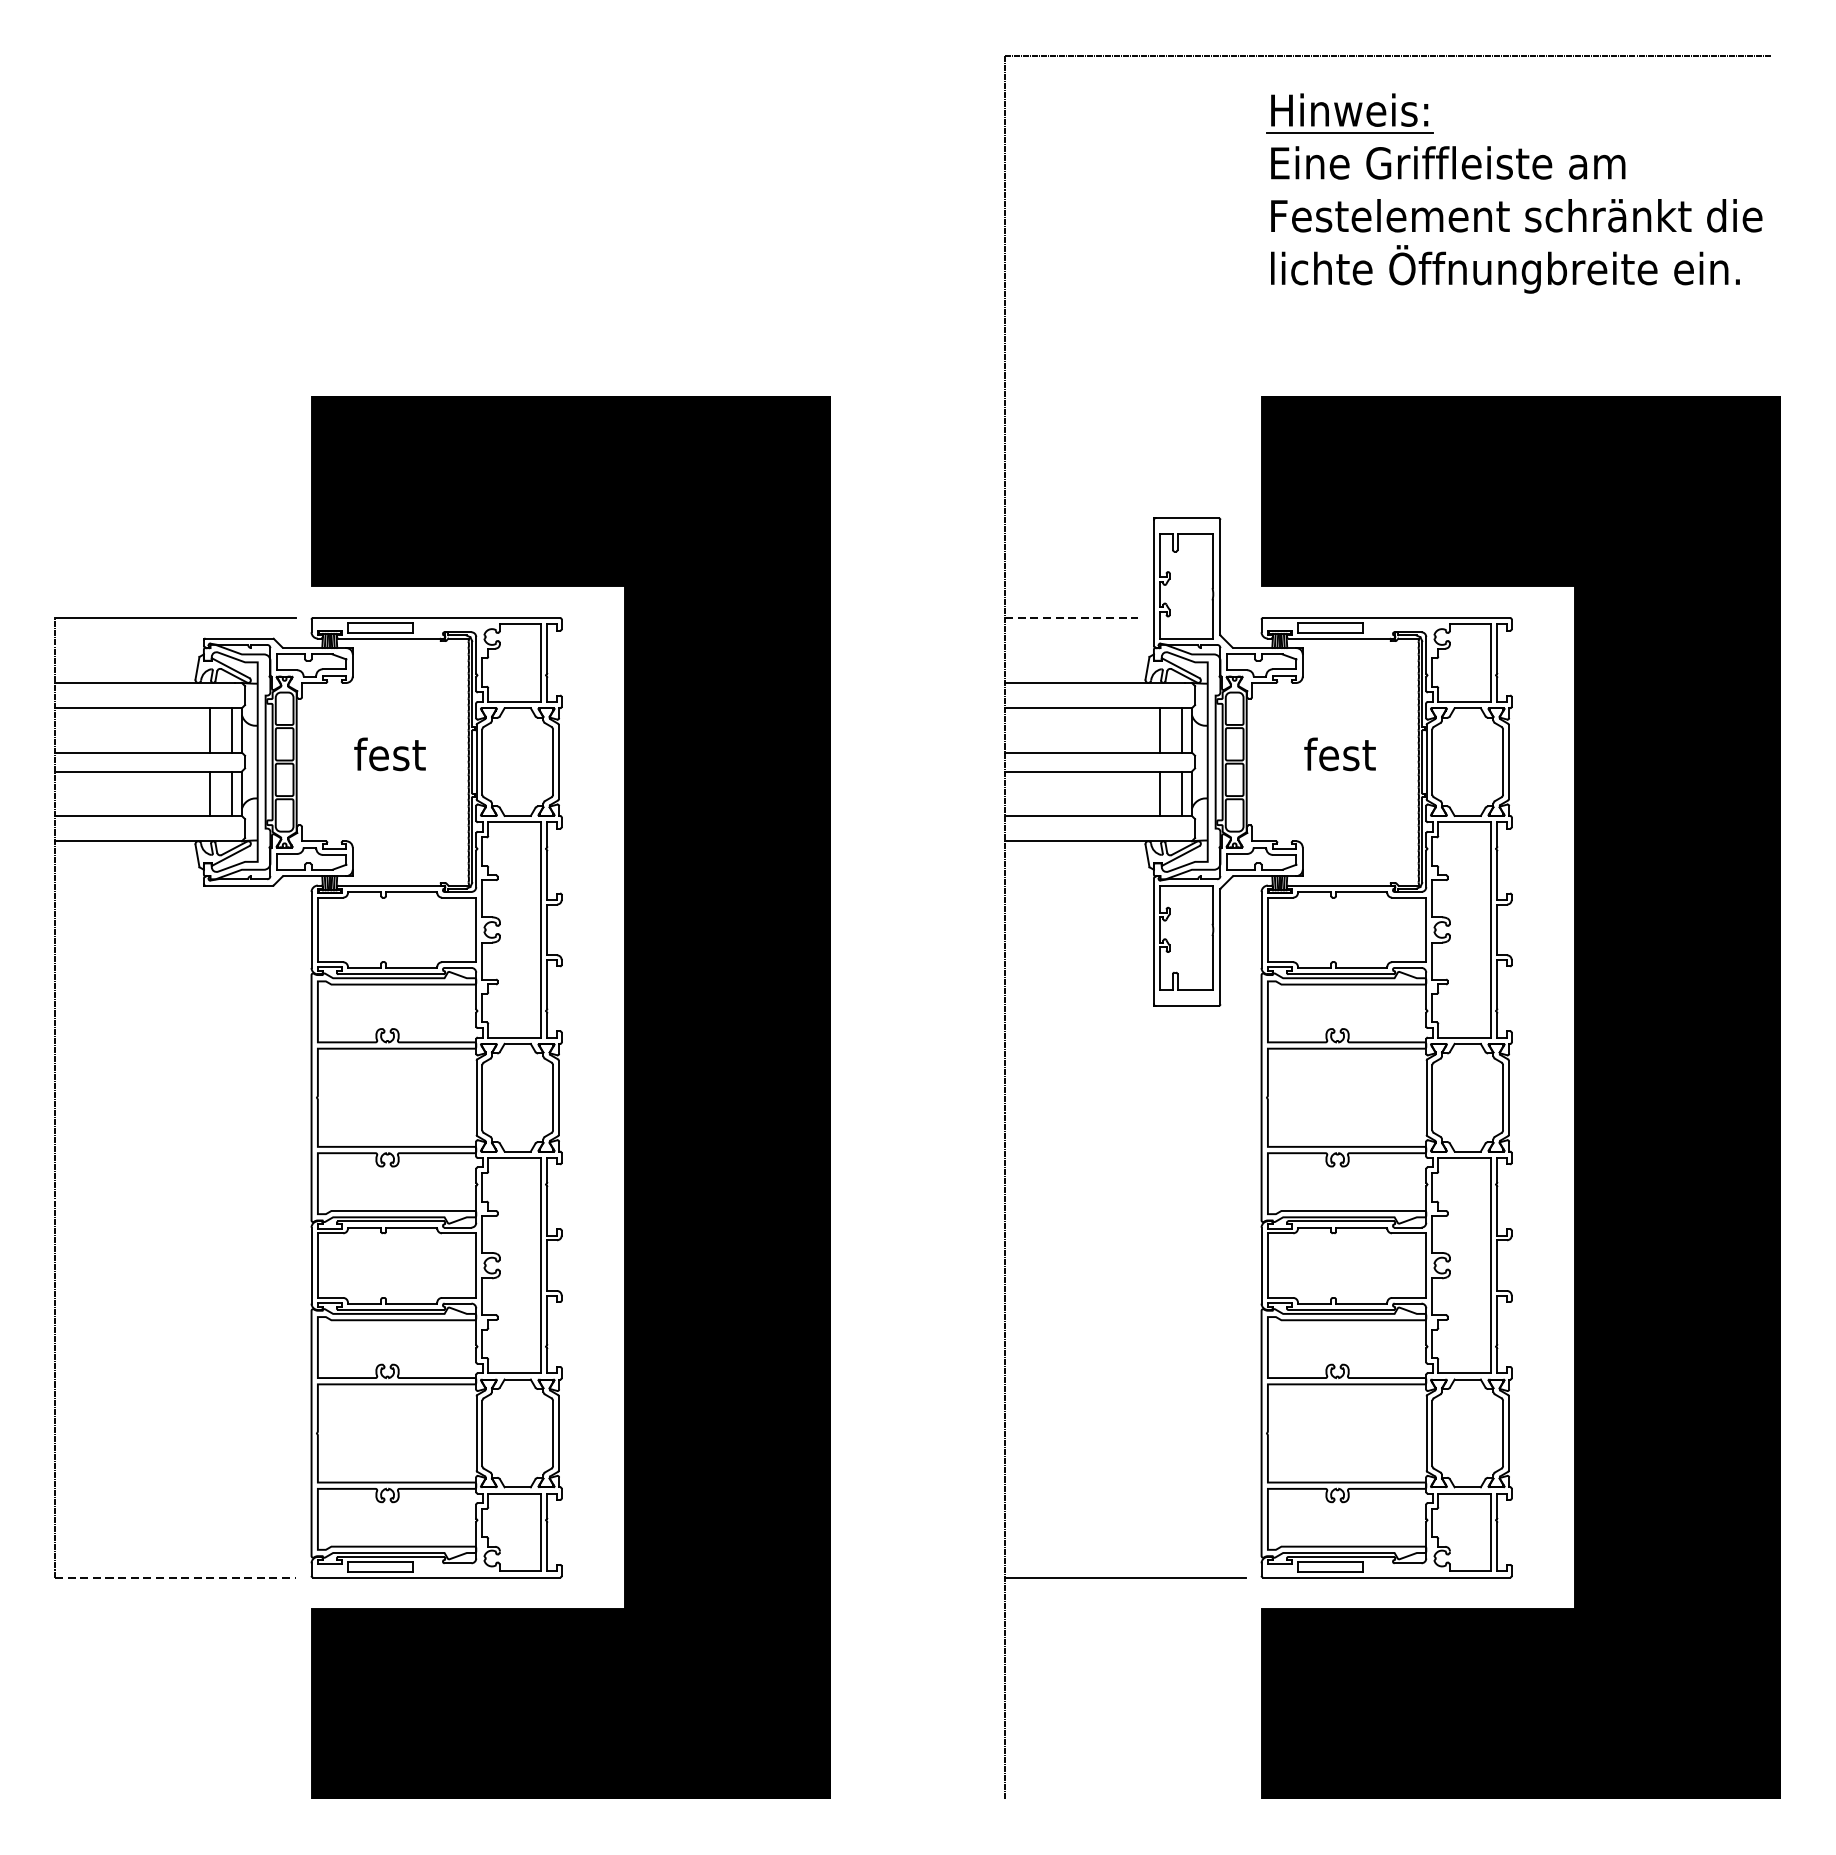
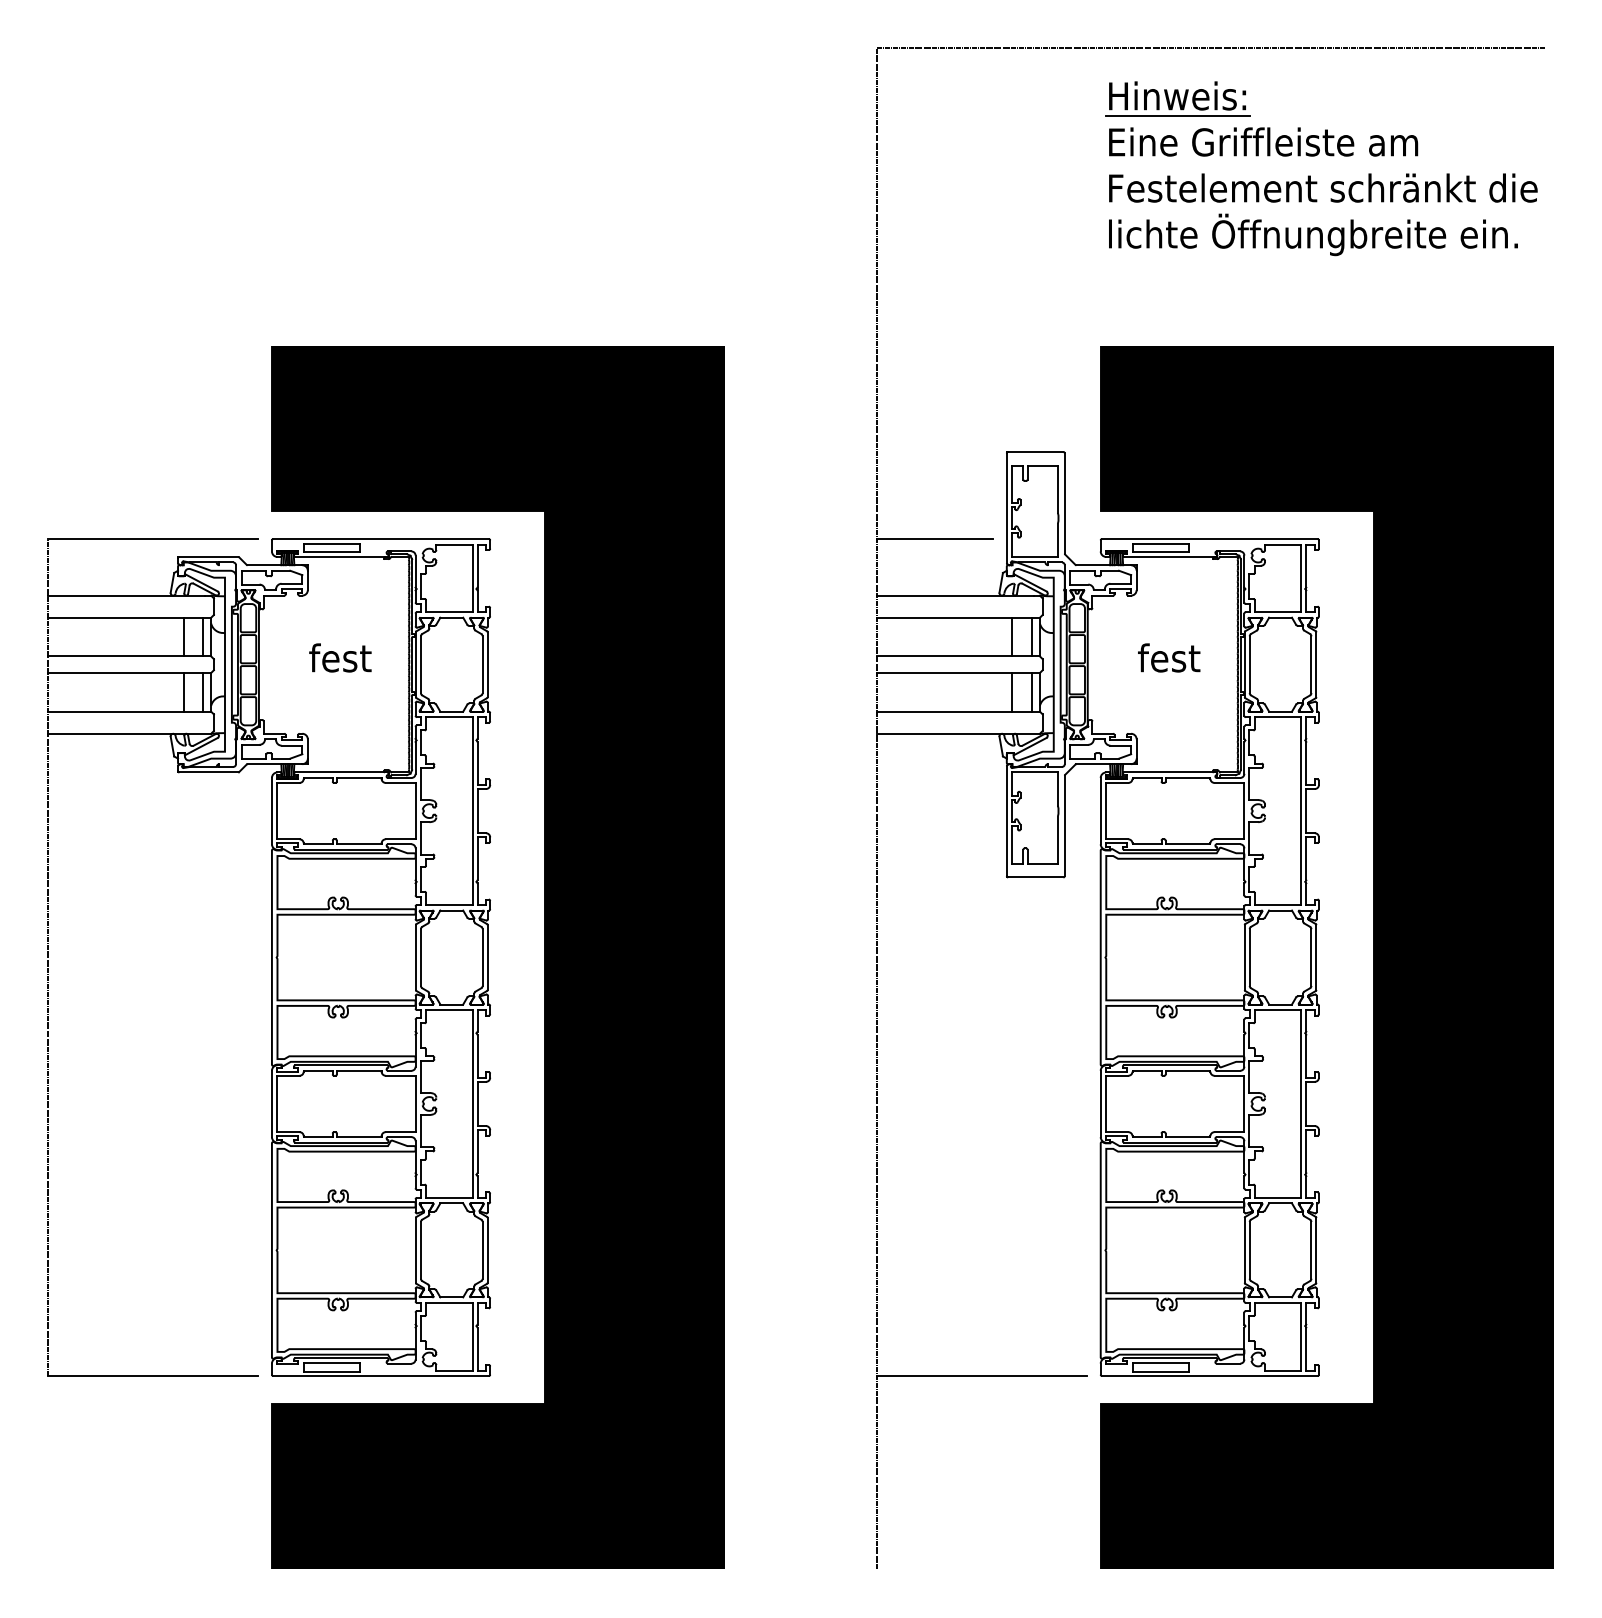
line: (1072, 618) -> (935, 539), dashed -> solid
line: (175, 1578) -> (153, 1376), dashed -> solid

